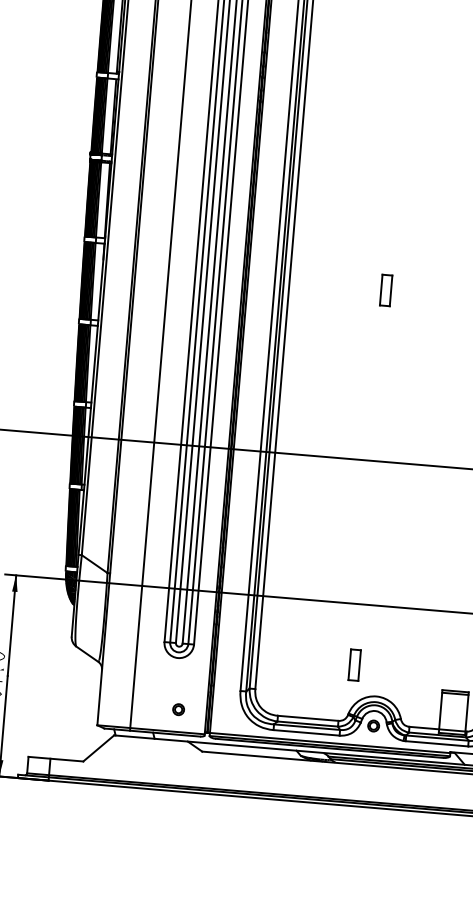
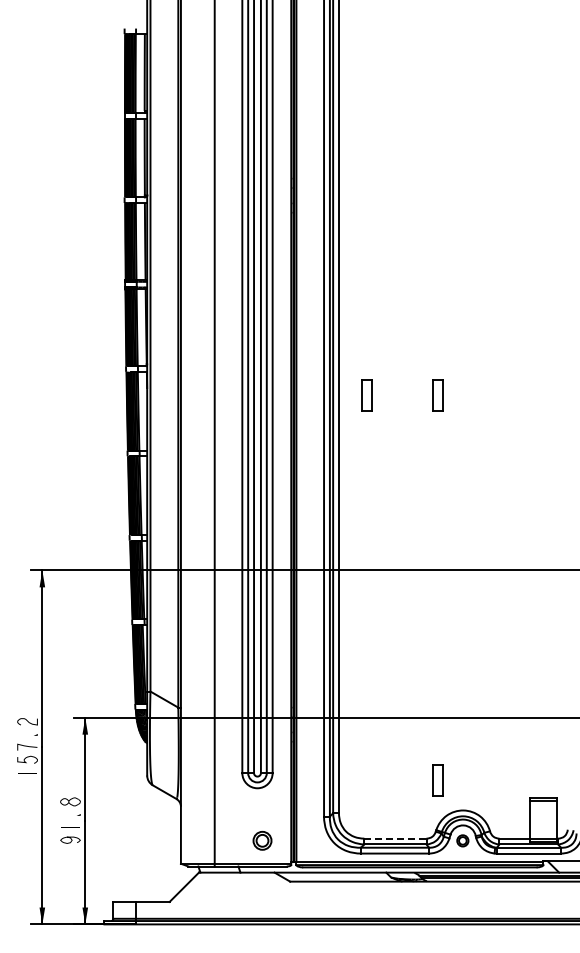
part: (316, 284) -> (366, 395), added
part: (178, 709) -> (262, 840), size x1.6
line: (308, 718) -> (395, 838), solid -> dashed

